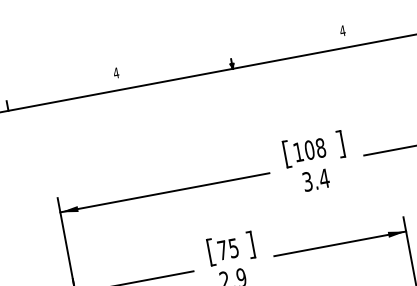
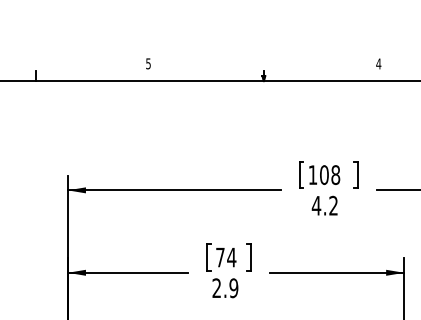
text: (116, 72) -> (148, 63), 4 -> 5
text: (315, 180) -> (324, 205), 3.4 -> 4.2
text: (233, 248) -> (231, 257), 75 -> 74

